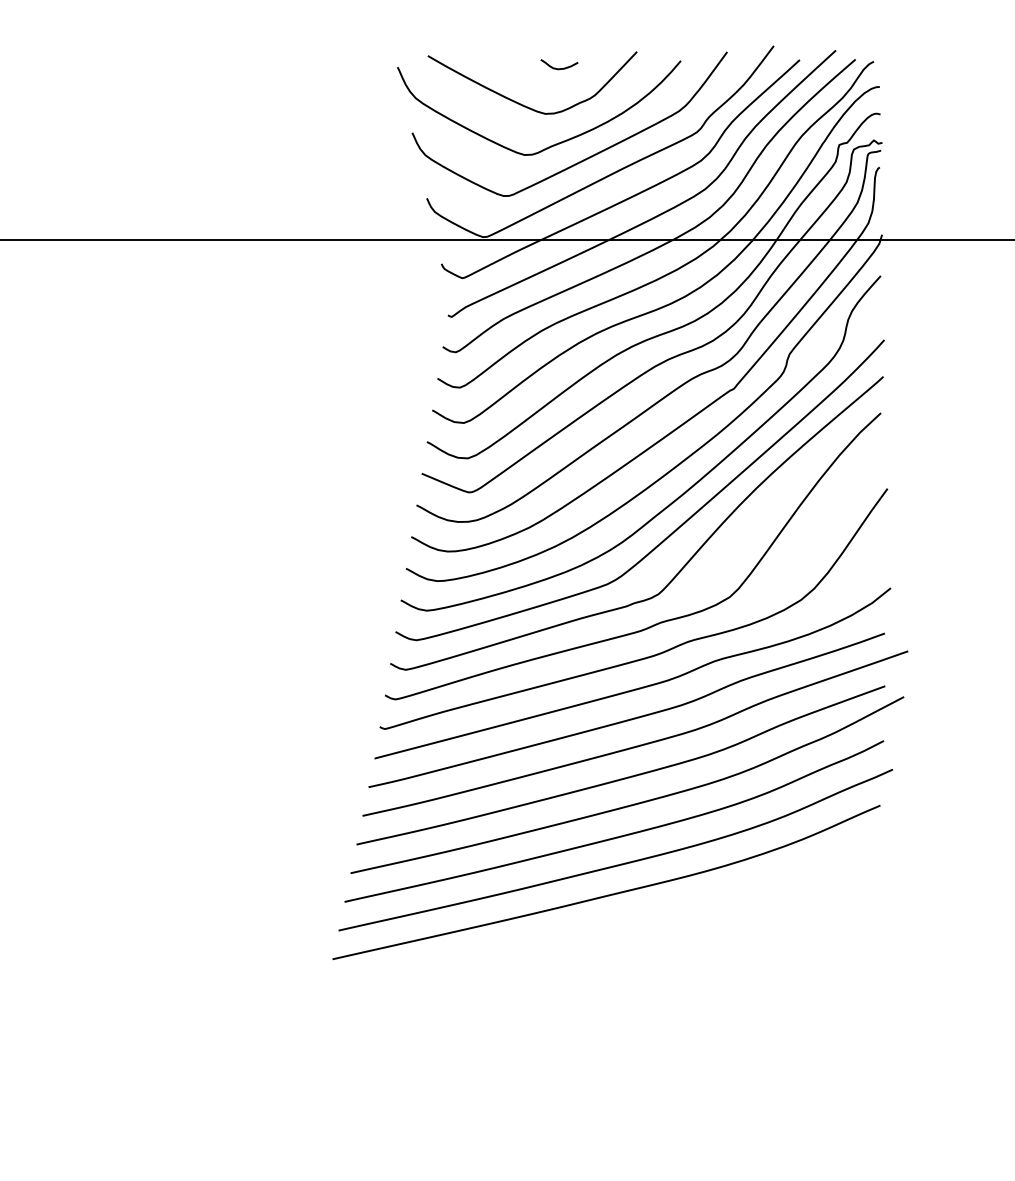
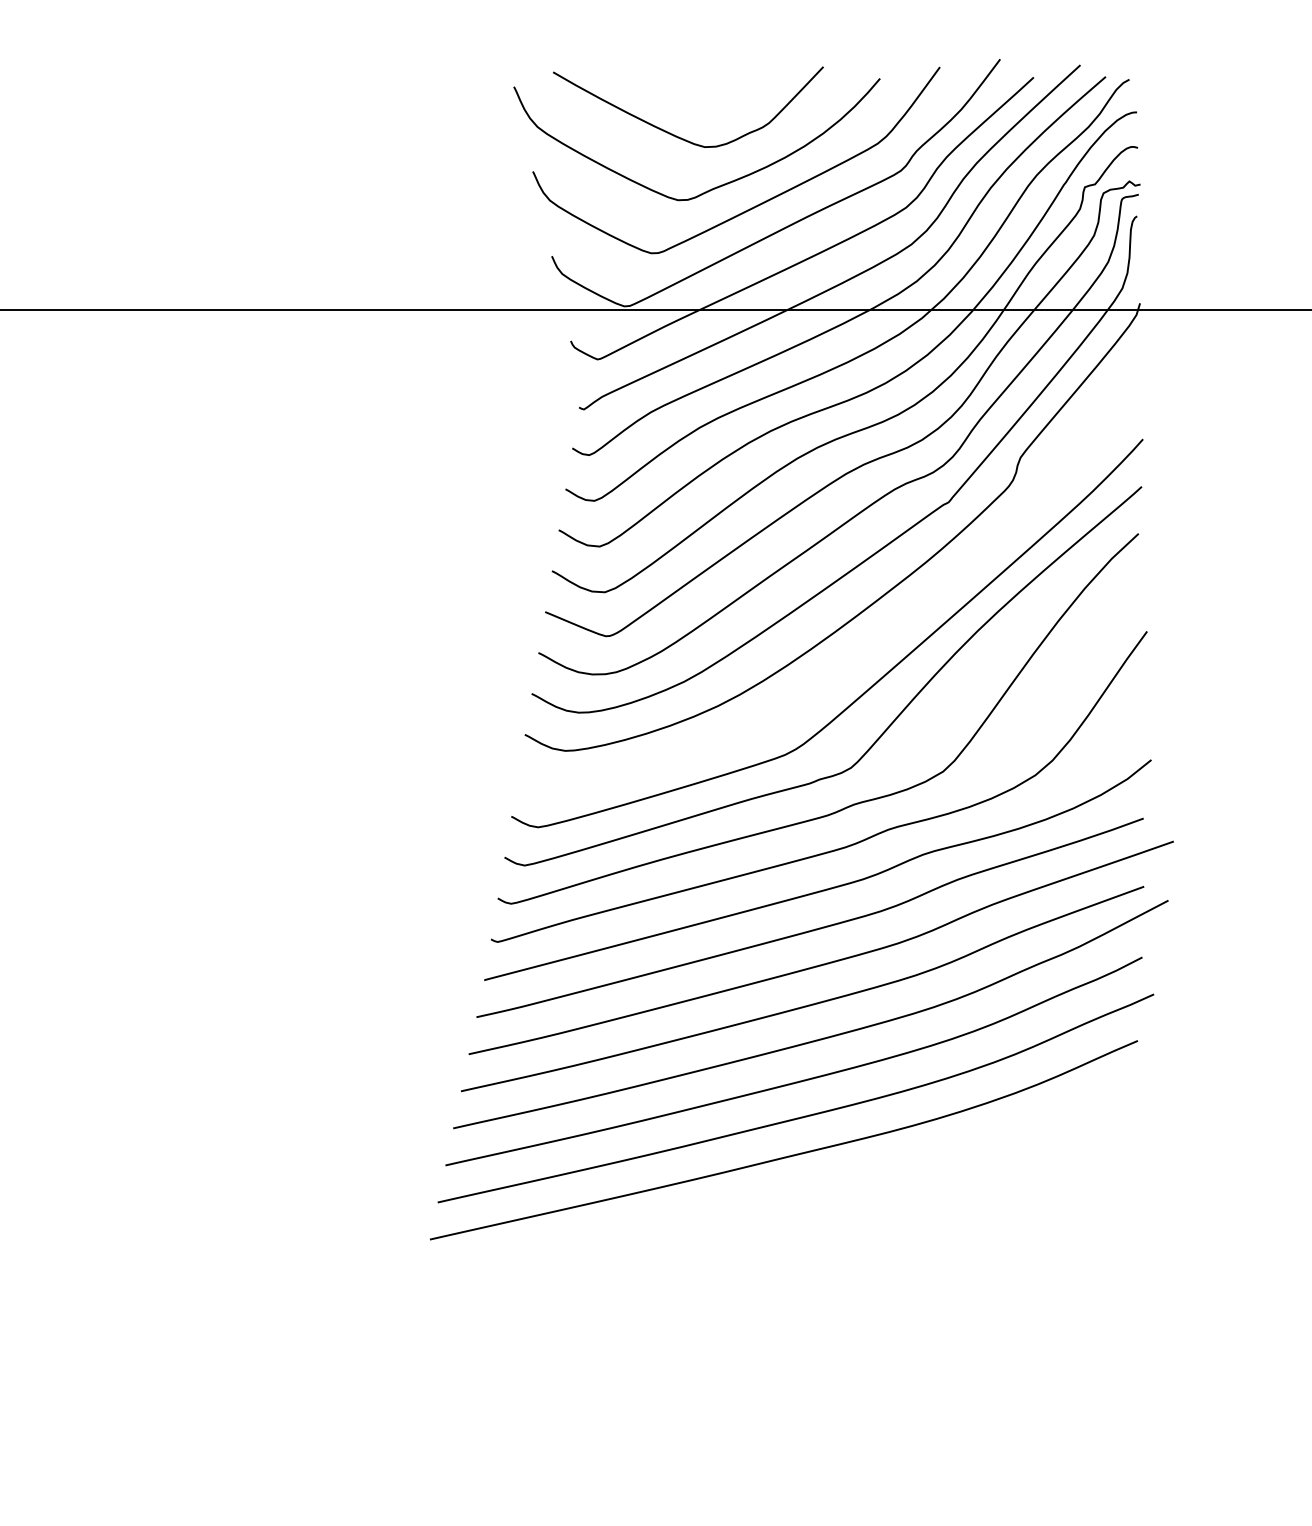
curve: (559, 68) -> (723, 88), removed
curve: (683, 492) -> (883, 636), removed

